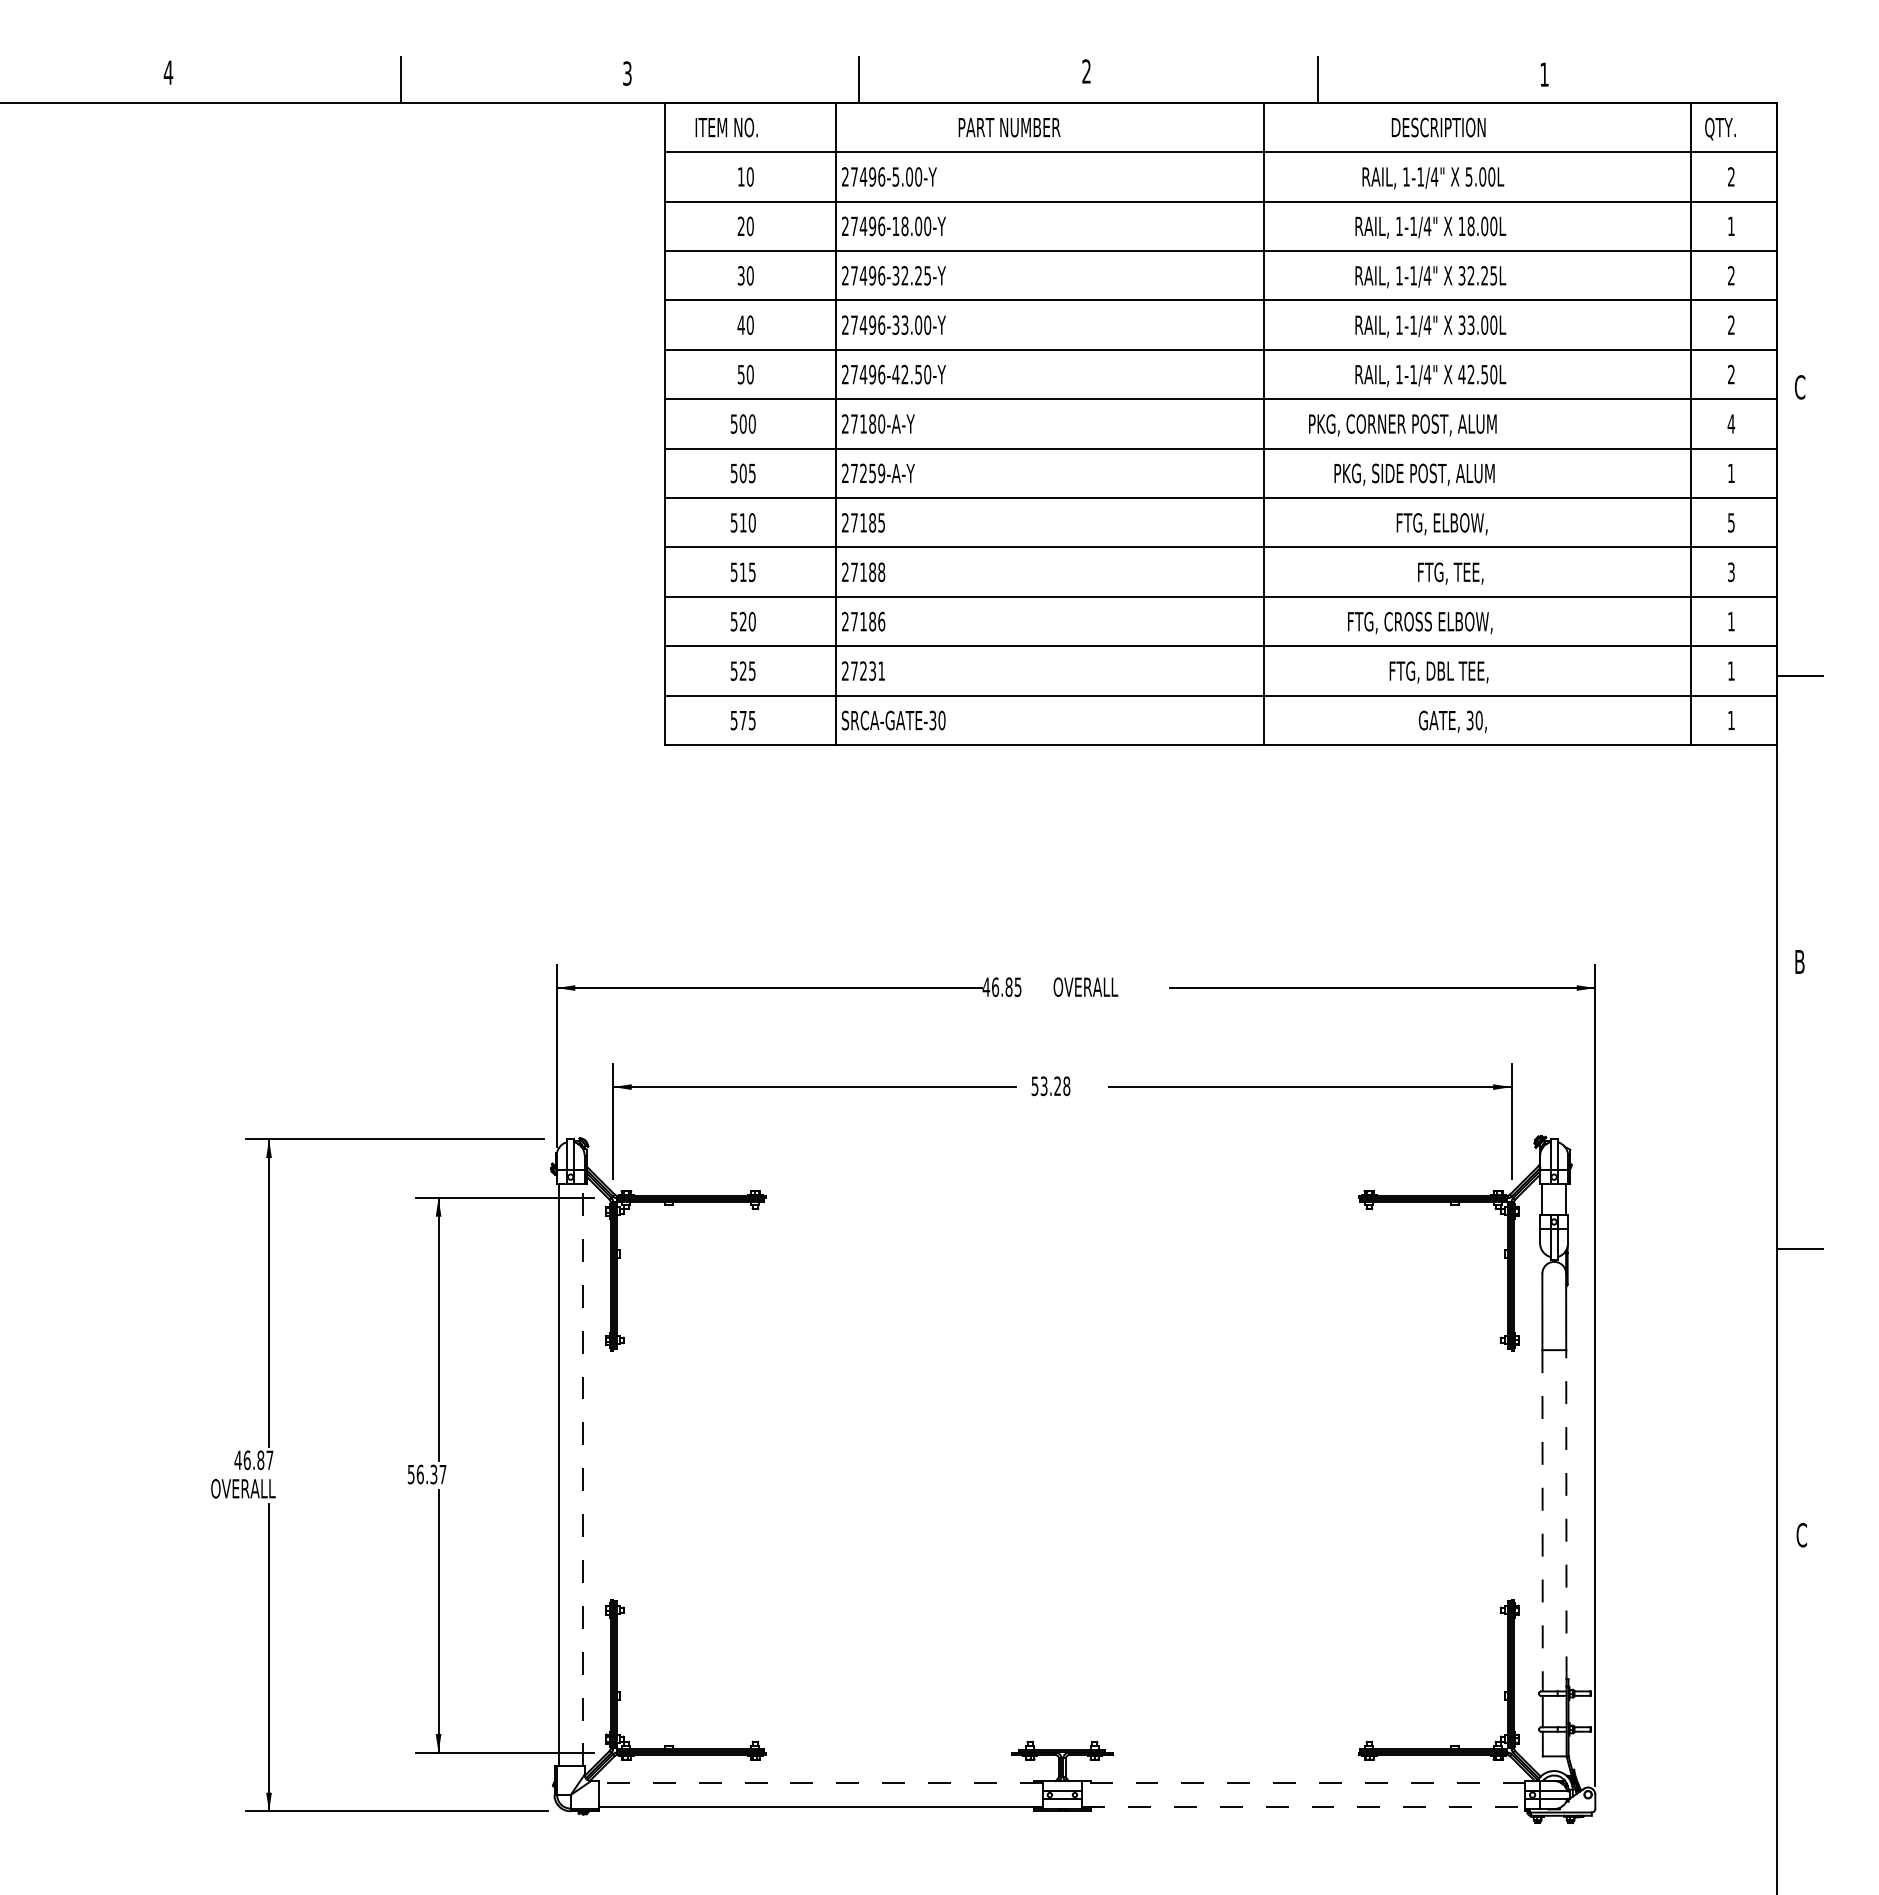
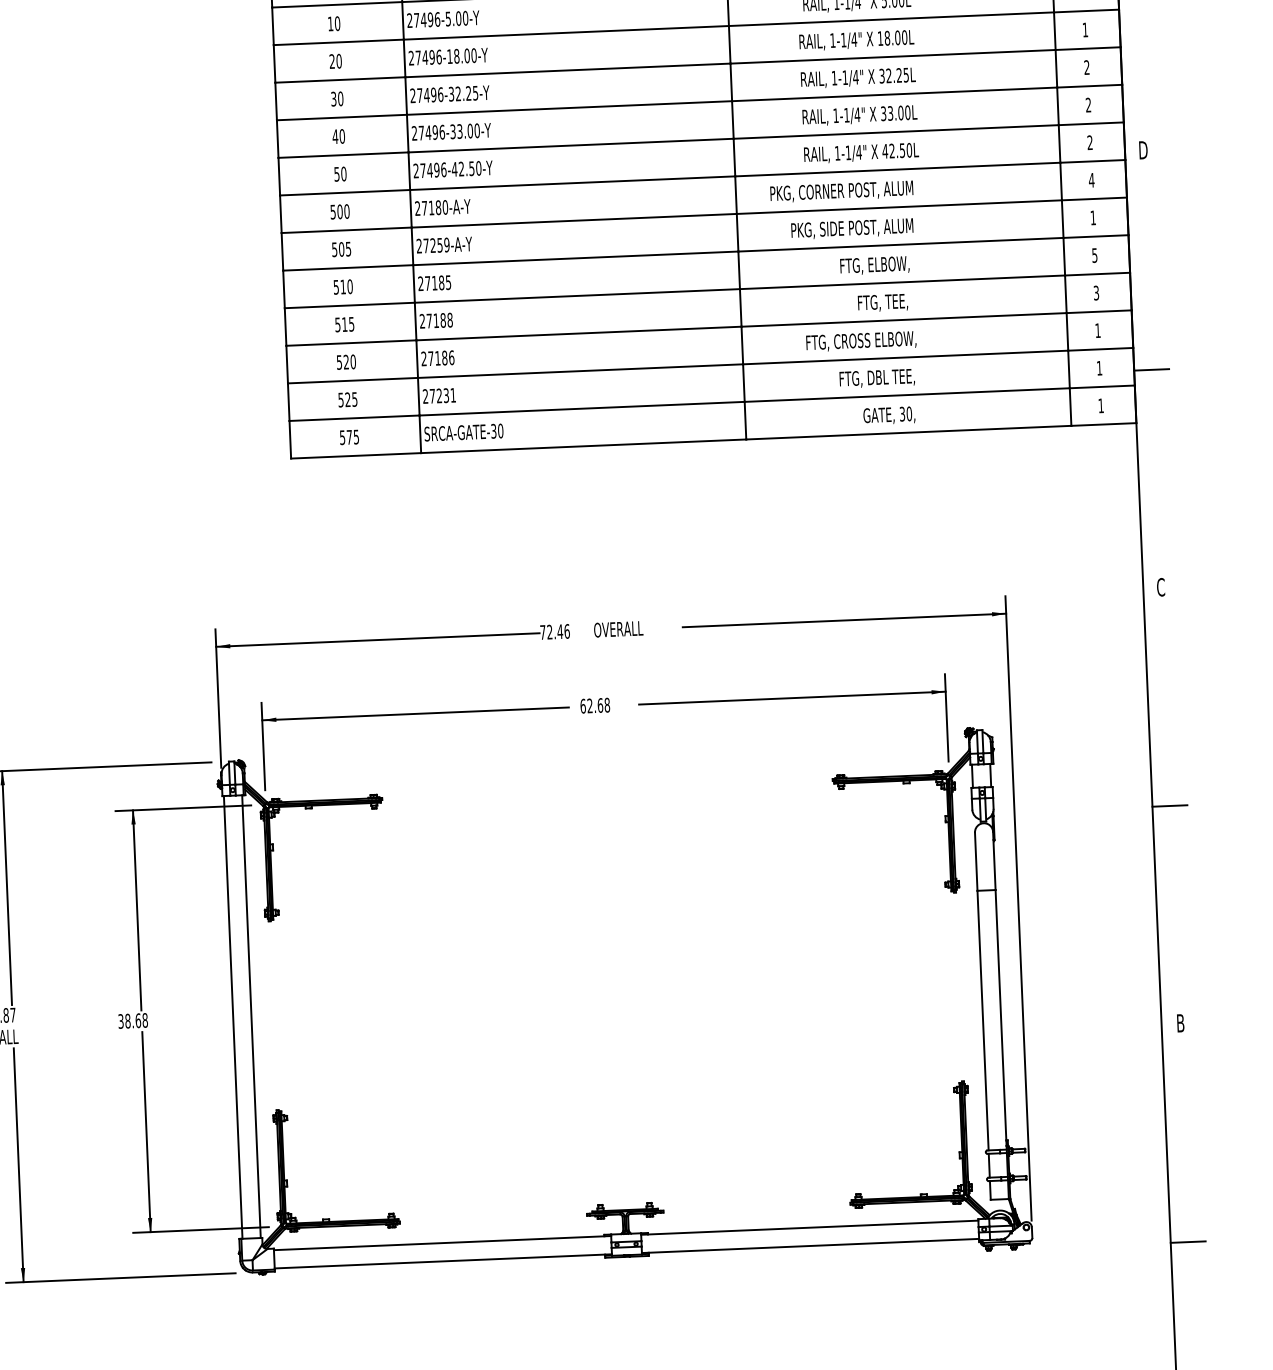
text: (1800, 387) -> (1143, 150), C -> D
text: (1799, 961) -> (1160, 586), B -> C
text: (1001, 987) -> (554, 632), 46.85 -> 72.46
text: (1046, 1086) -> (591, 706), 53.28 -> 62.68
text: (427, 1474) -> (133, 1020), 56.37 -> 38.68
line: (582, 1474) -> (251, 1015), dashed -> solid
line: (1566, 1514) -> (1001, 1015), dashed -> solid
line: (1542, 1520) -> (982, 1020), dashed -> solid
text: (1801, 1535) -> (1180, 1023), C -> B
line: (821, 1783) -> (442, 1243), dashed -> solid
line: (1303, 1783) -> (809, 1228), dashed -> solid
line: (1303, 1807) -> (810, 1246), dashed -> solid
line: (1799, 1822) -> (1188, 1241), added

